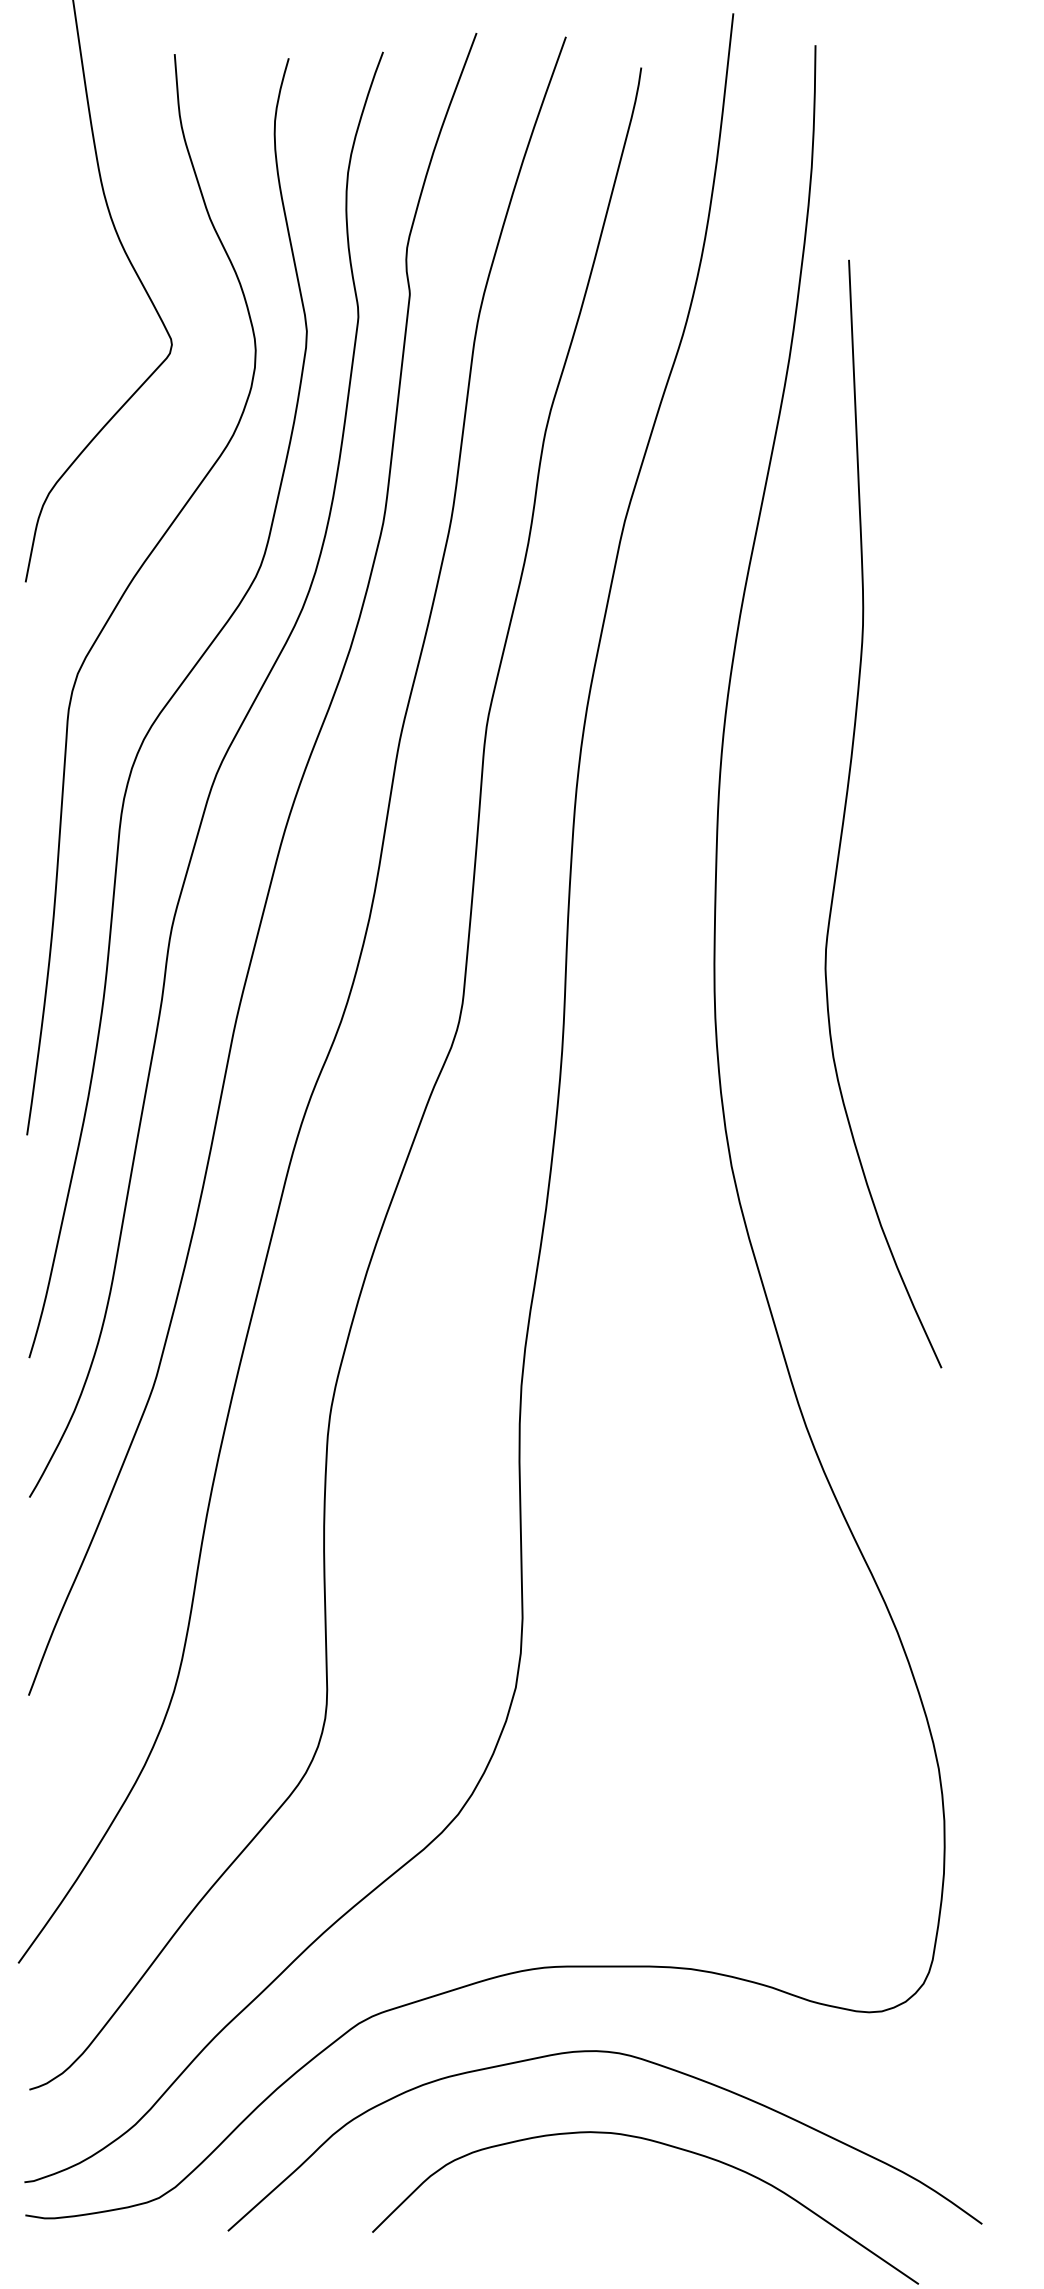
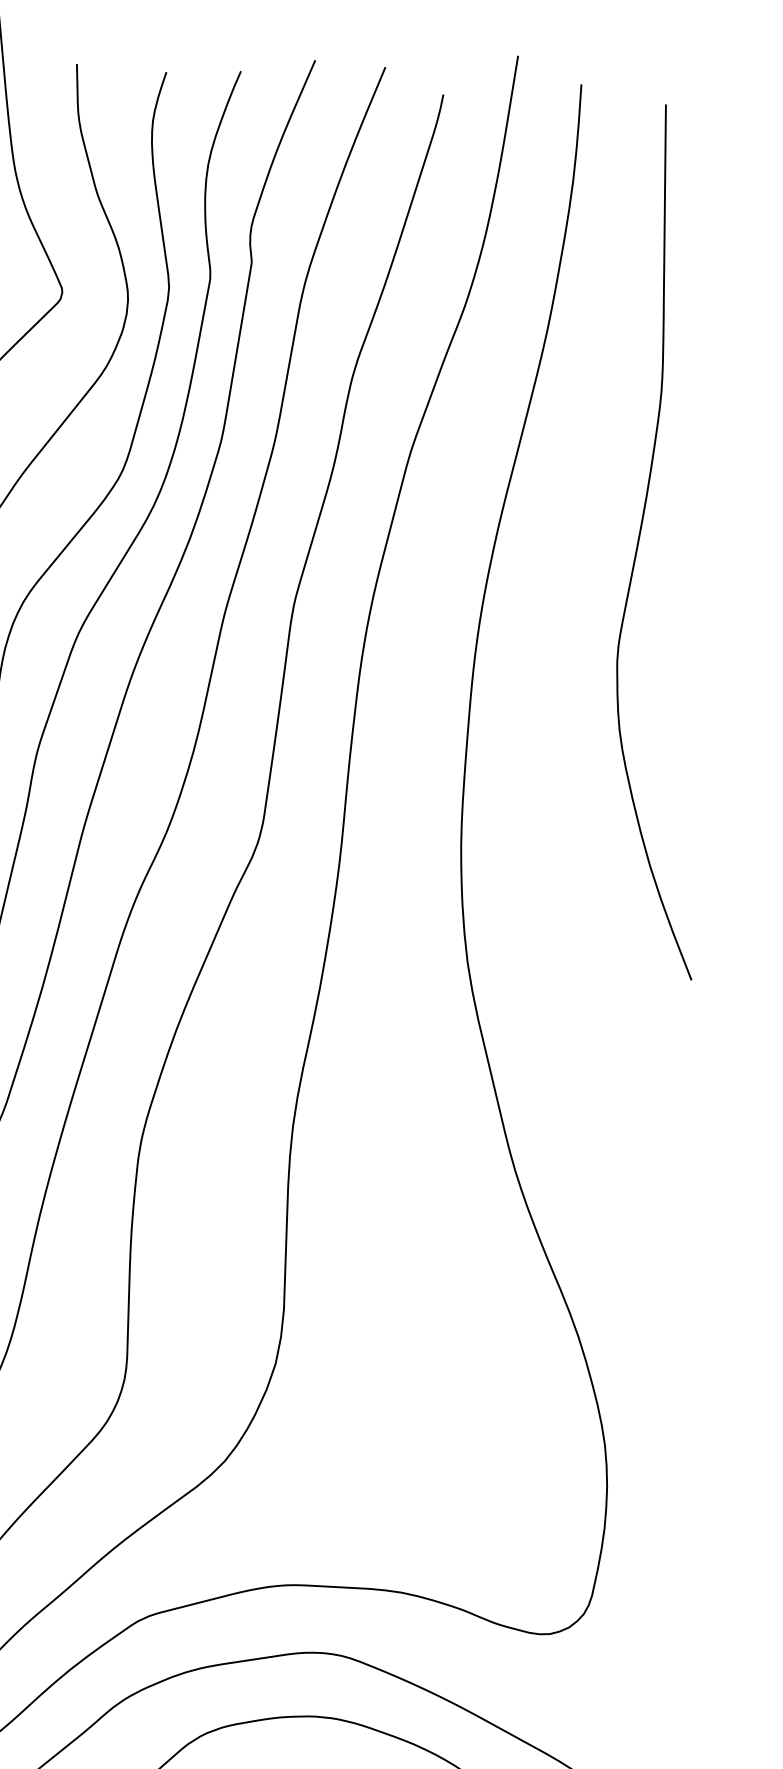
curve: (846, 807) -> (640, 535), moved

